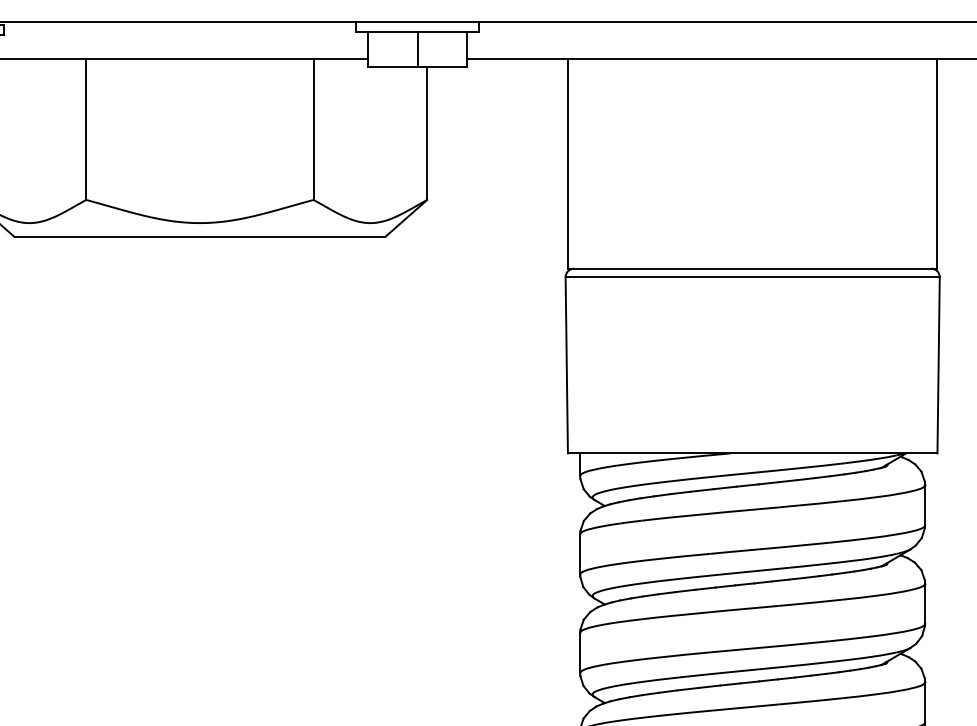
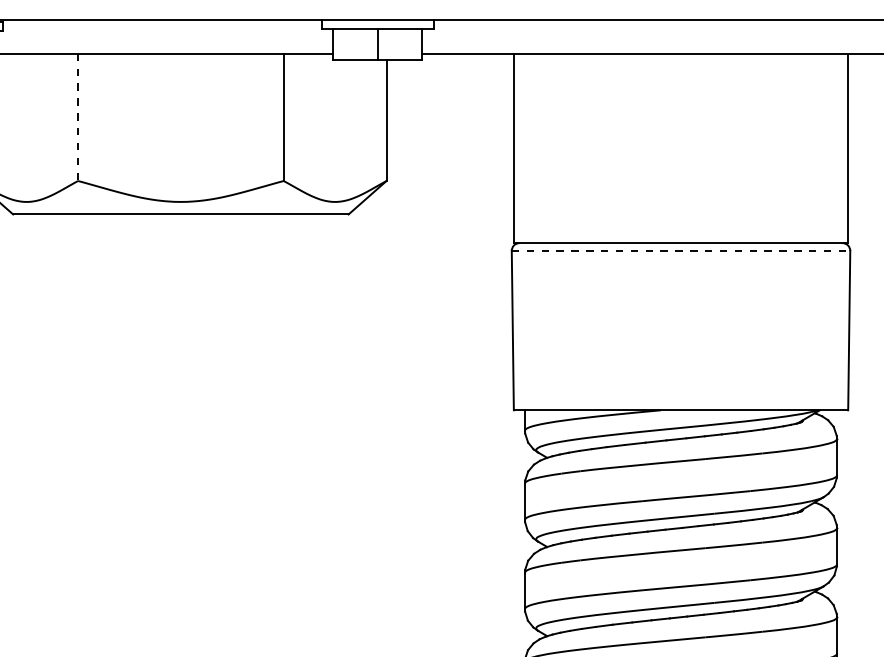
line: (86, 129) -> (78, 117), solid -> dashed
line: (753, 277) -> (681, 251), solid -> dashed

